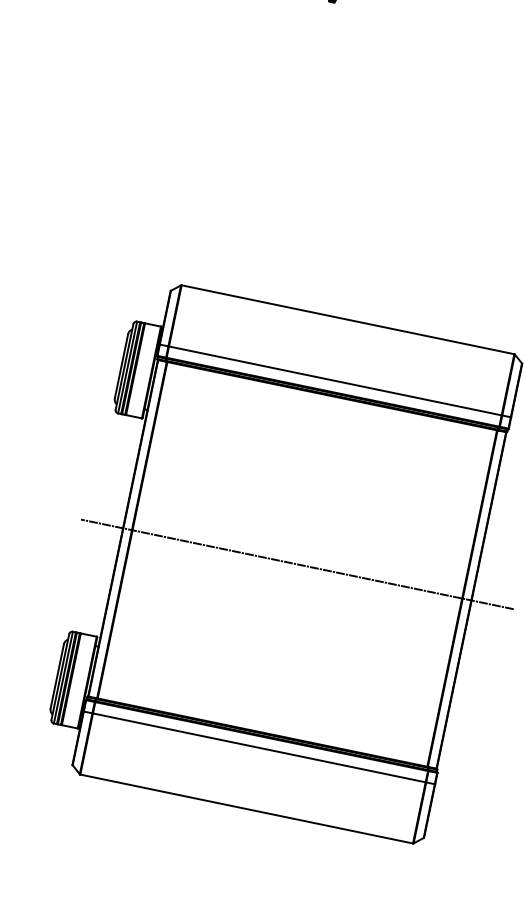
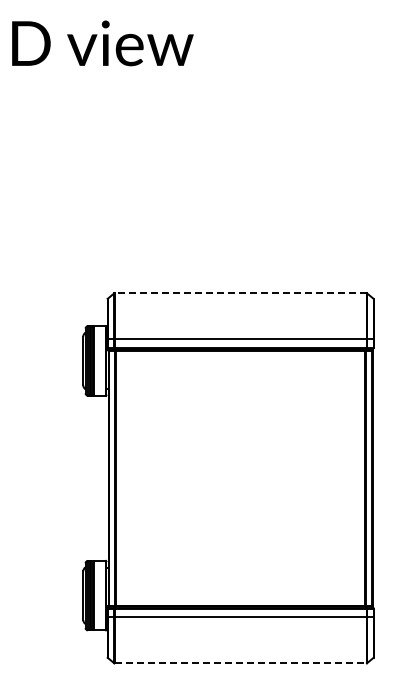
line: (347, 320) -> (240, 293), solid -> dashed
line: (297, 564) -> (240, 478), removed
line: (246, 809) -> (240, 663), solid -> dashed

